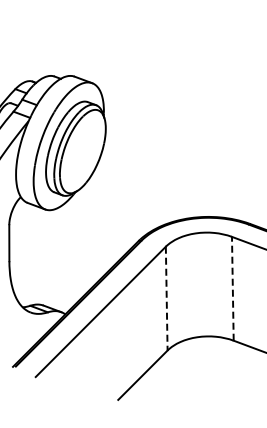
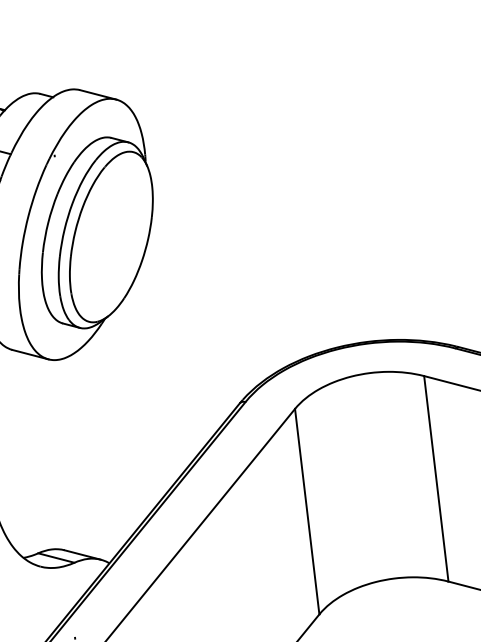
line: (232, 288) -> (435, 478), dashed -> solid
line: (166, 298) -> (306, 511), dashed -> solid

